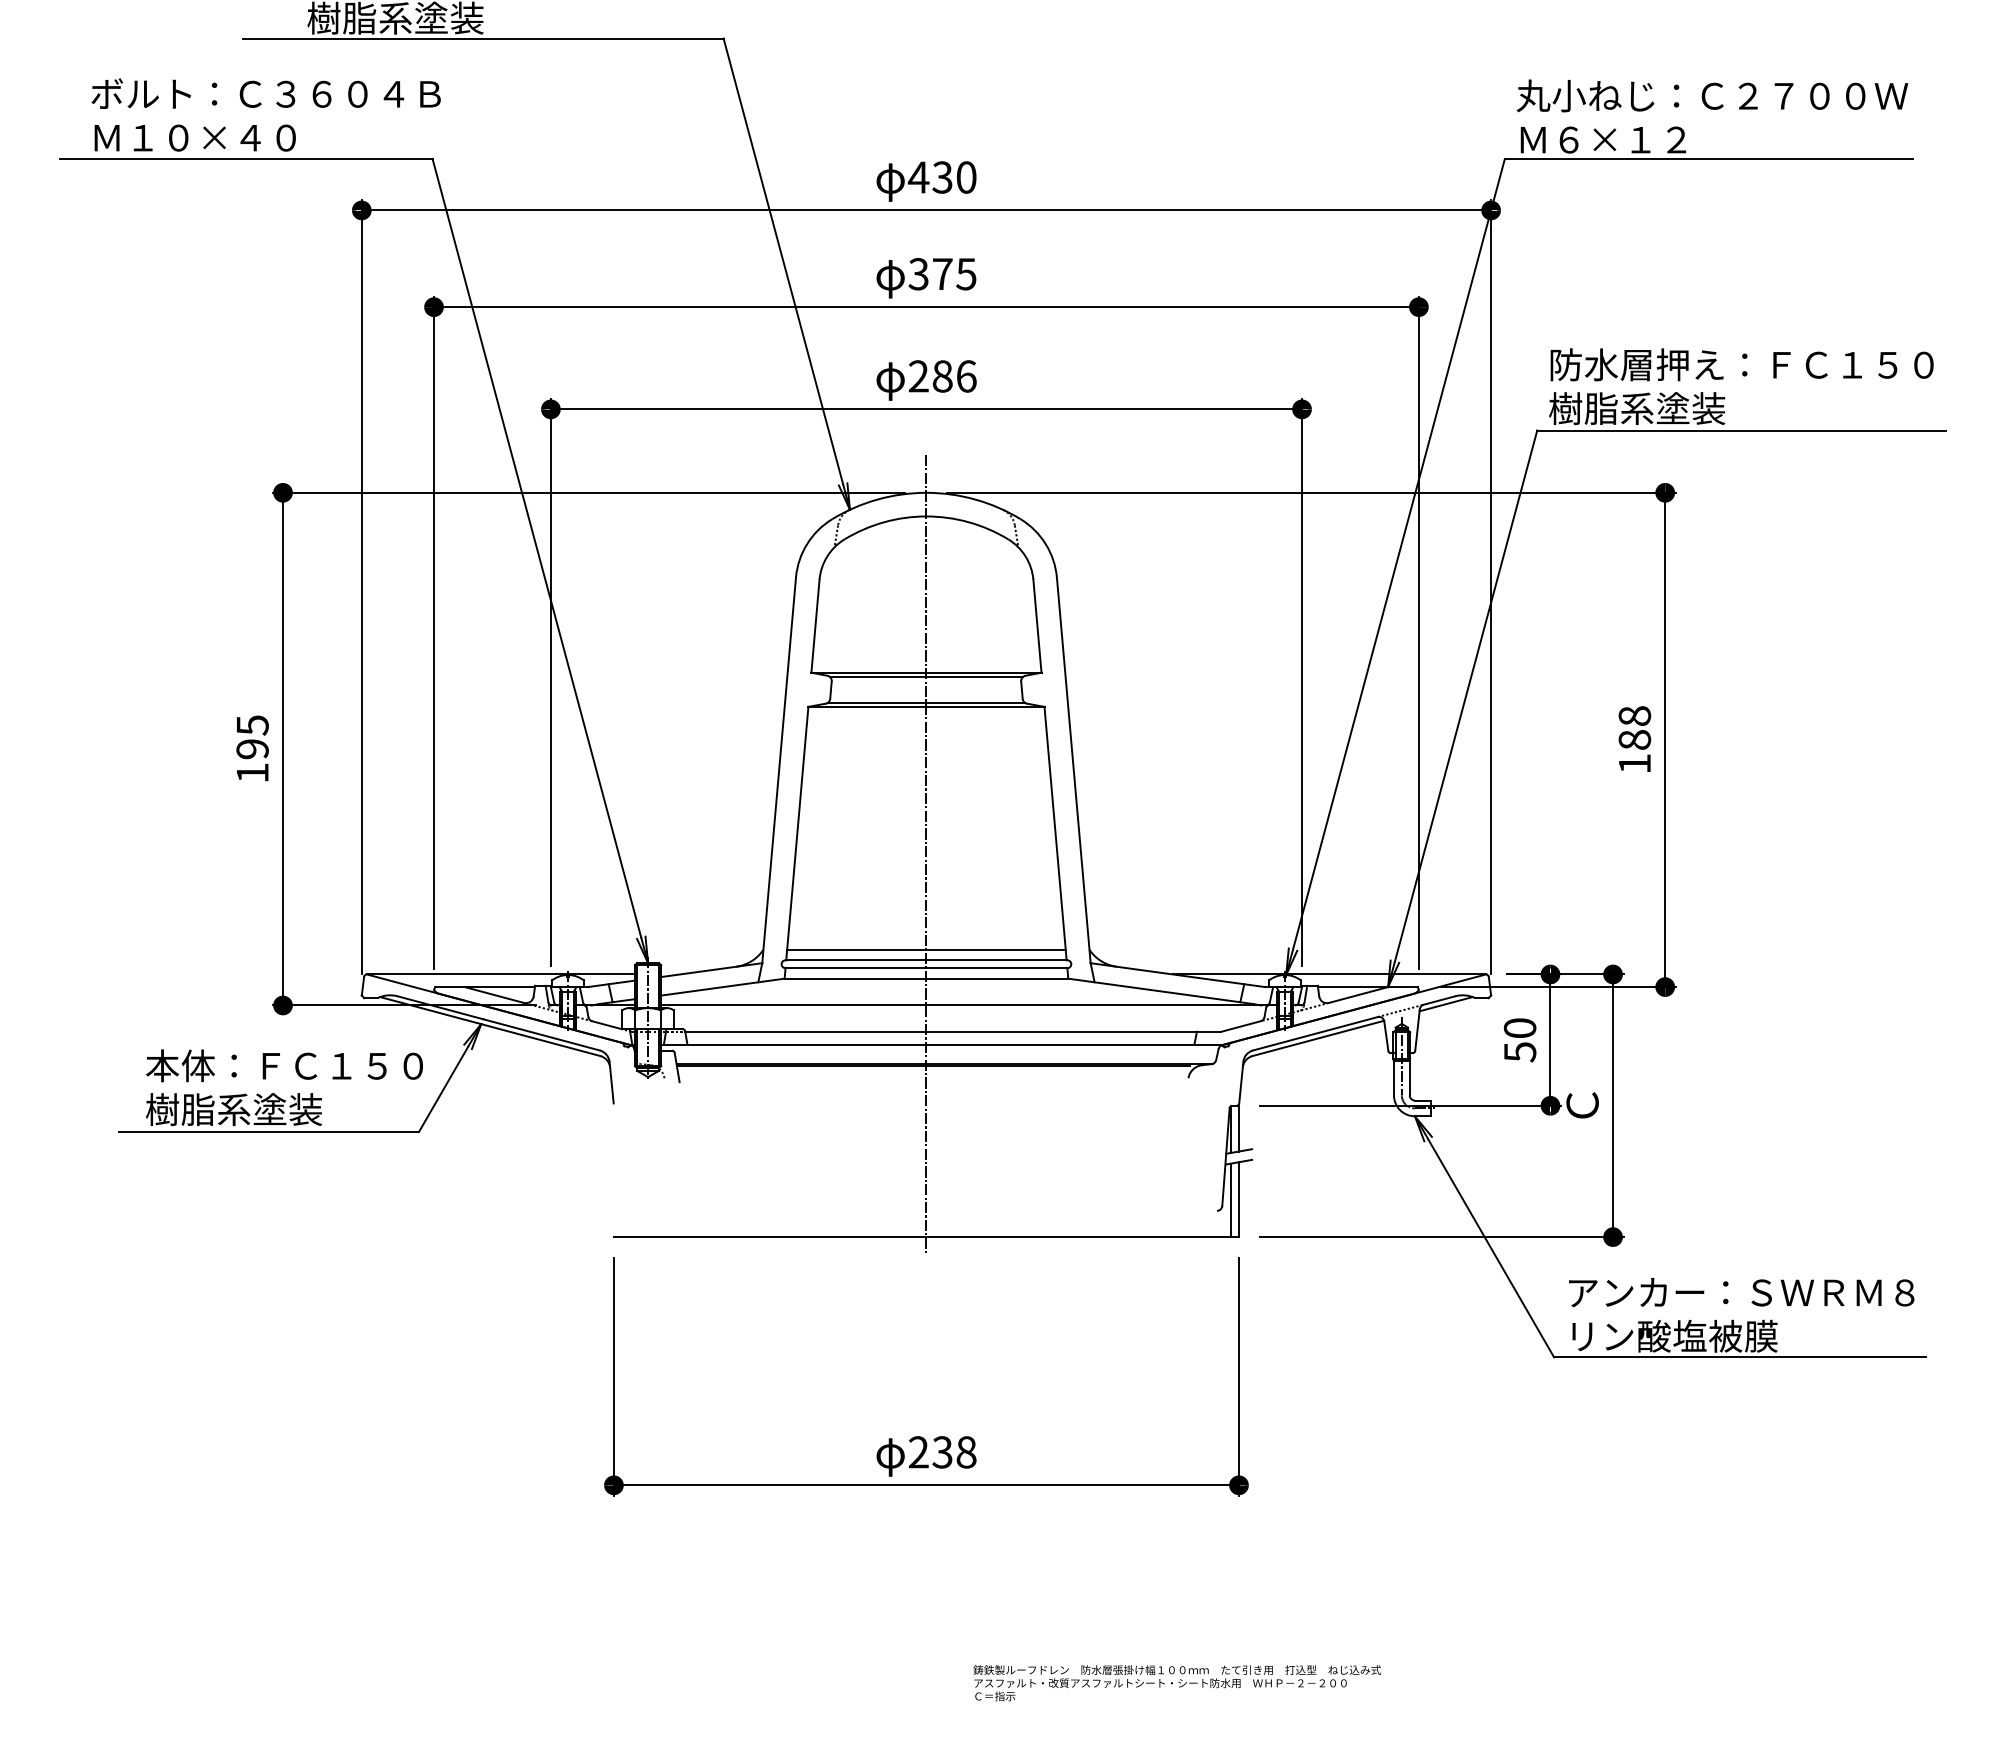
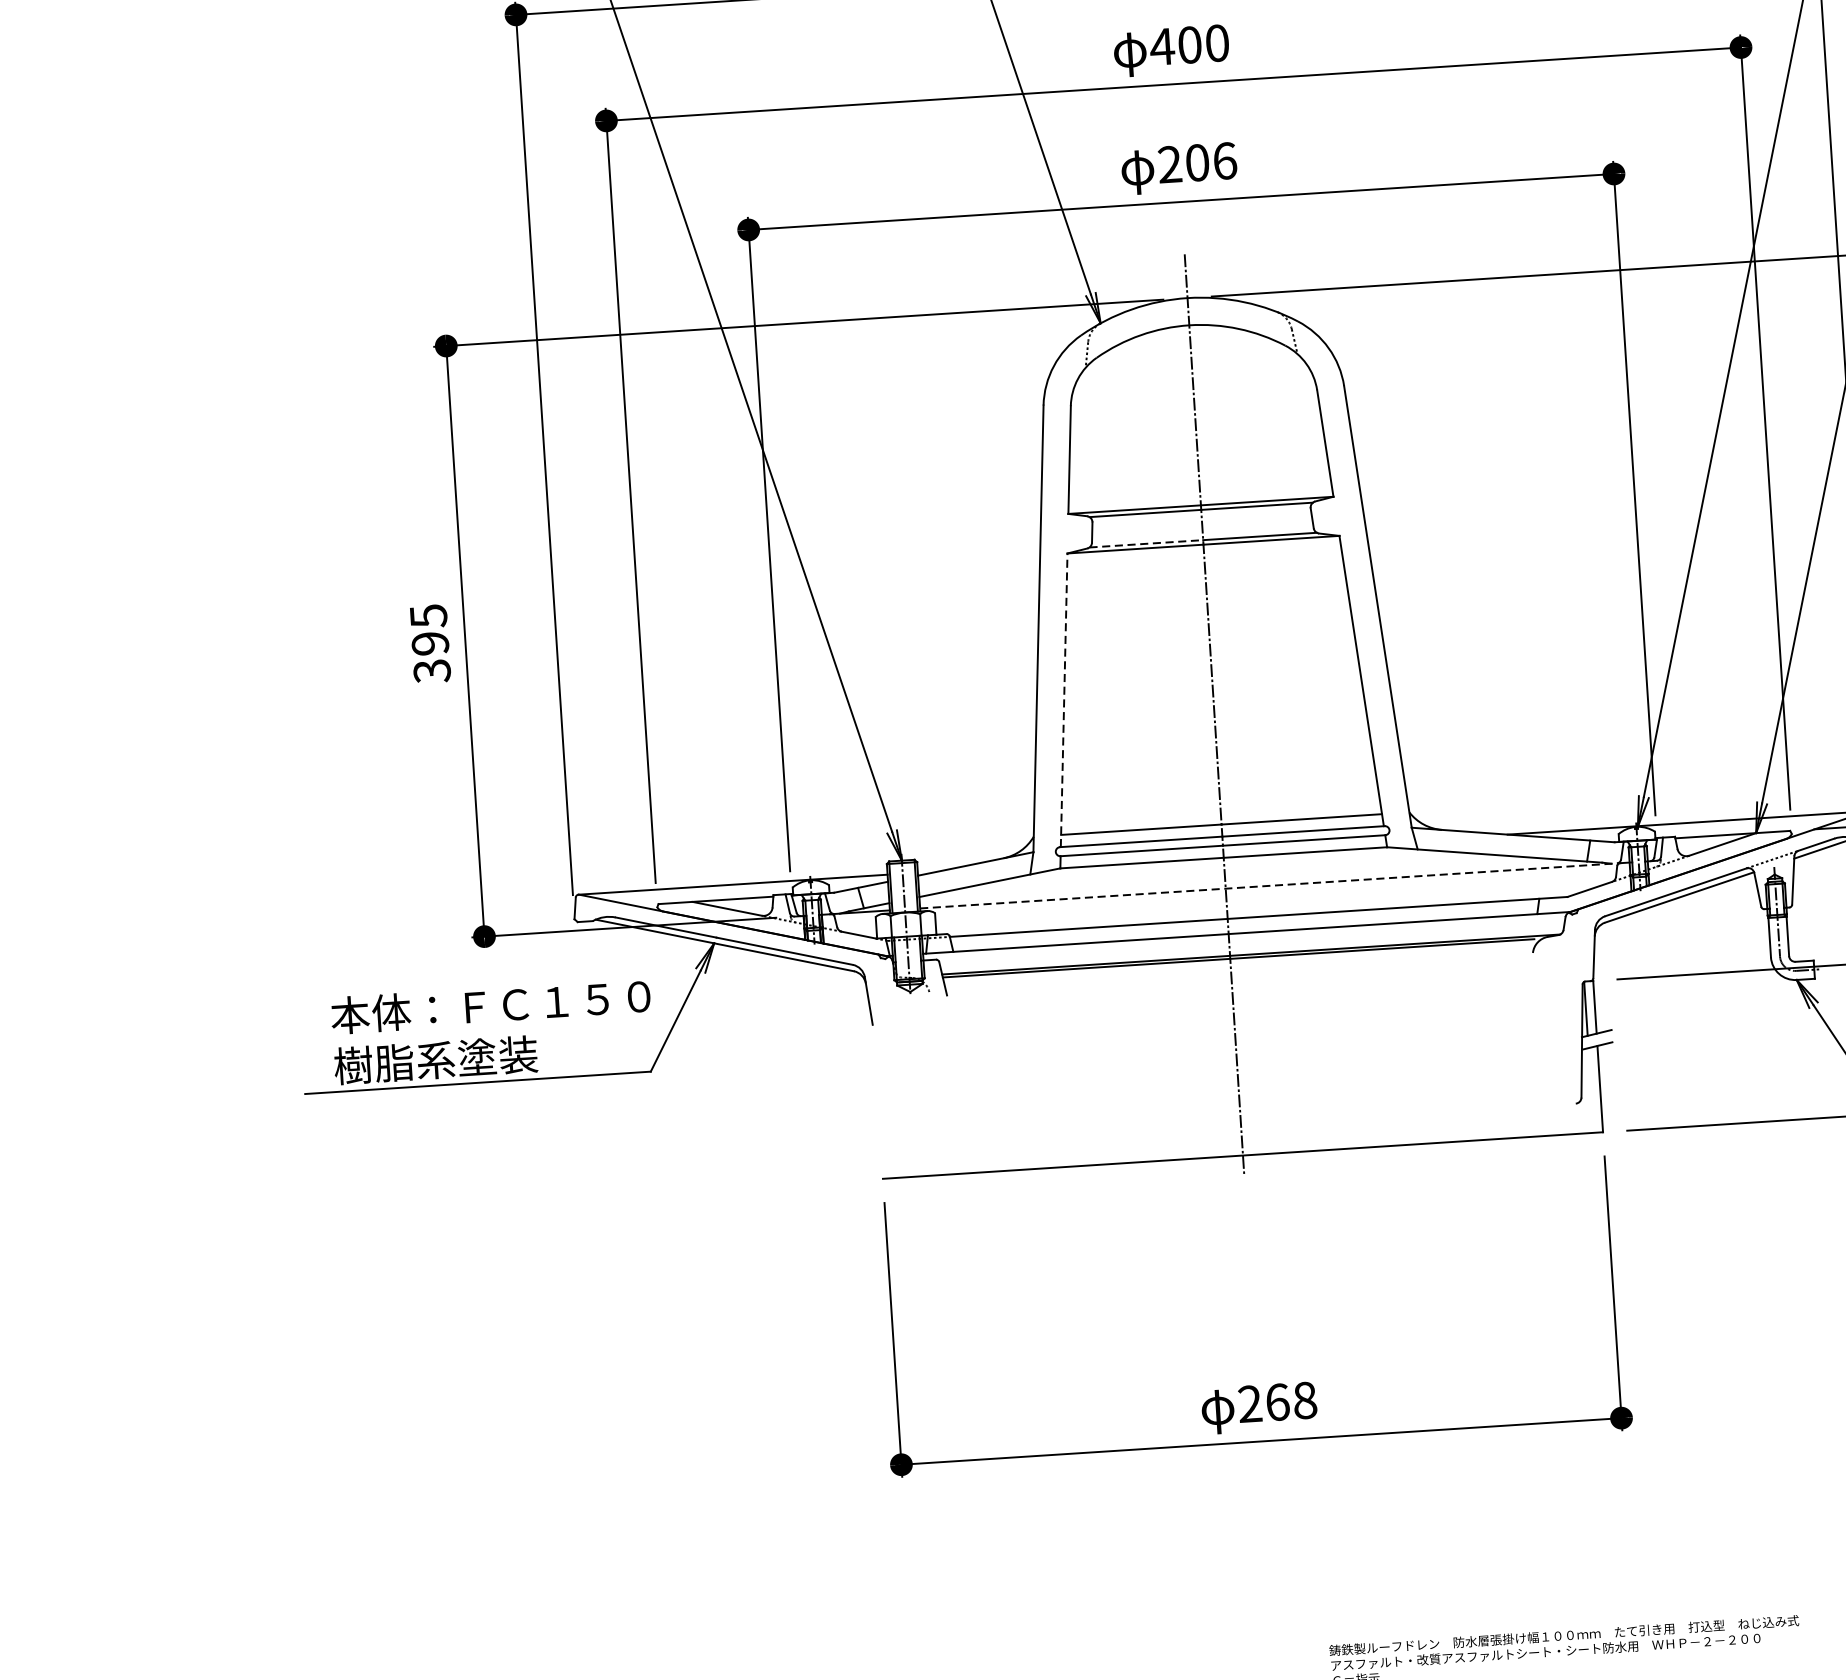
text: (941, 274) -> (1188, 45), 375 -> 400
text: (942, 376) -> (1197, 162), 286 -> 206
line: (877, 702) -> (1146, 543), solid -> dashed
text: (252, 773) -> (432, 671), 195 -> 395
line: (797, 833) -> (1064, 700), solid -> dashed
line: (966, 1005) -> (1271, 885), solid -> dashed
line: (1231, 1200) -> (1591, 1090), removed
text: (942, 1452) -> (1277, 1402), 238 -> 268

